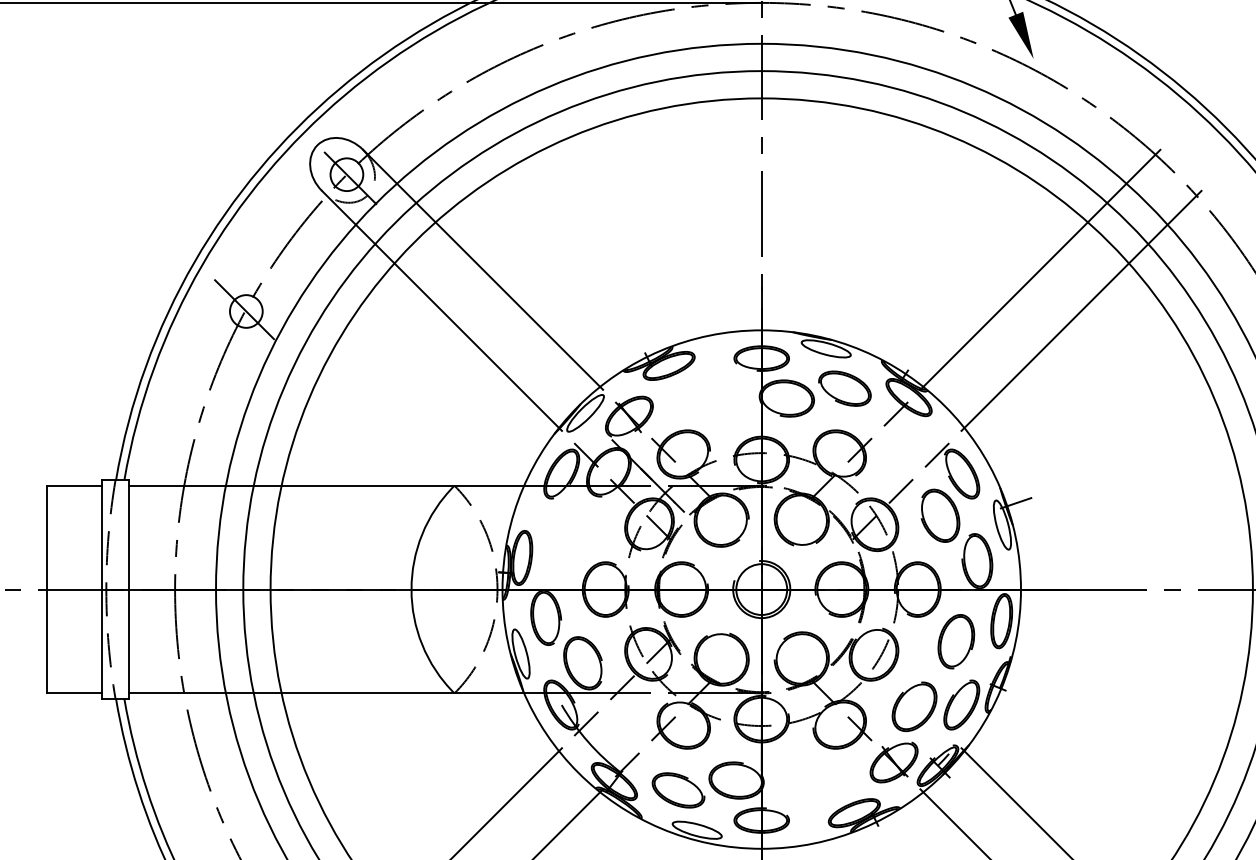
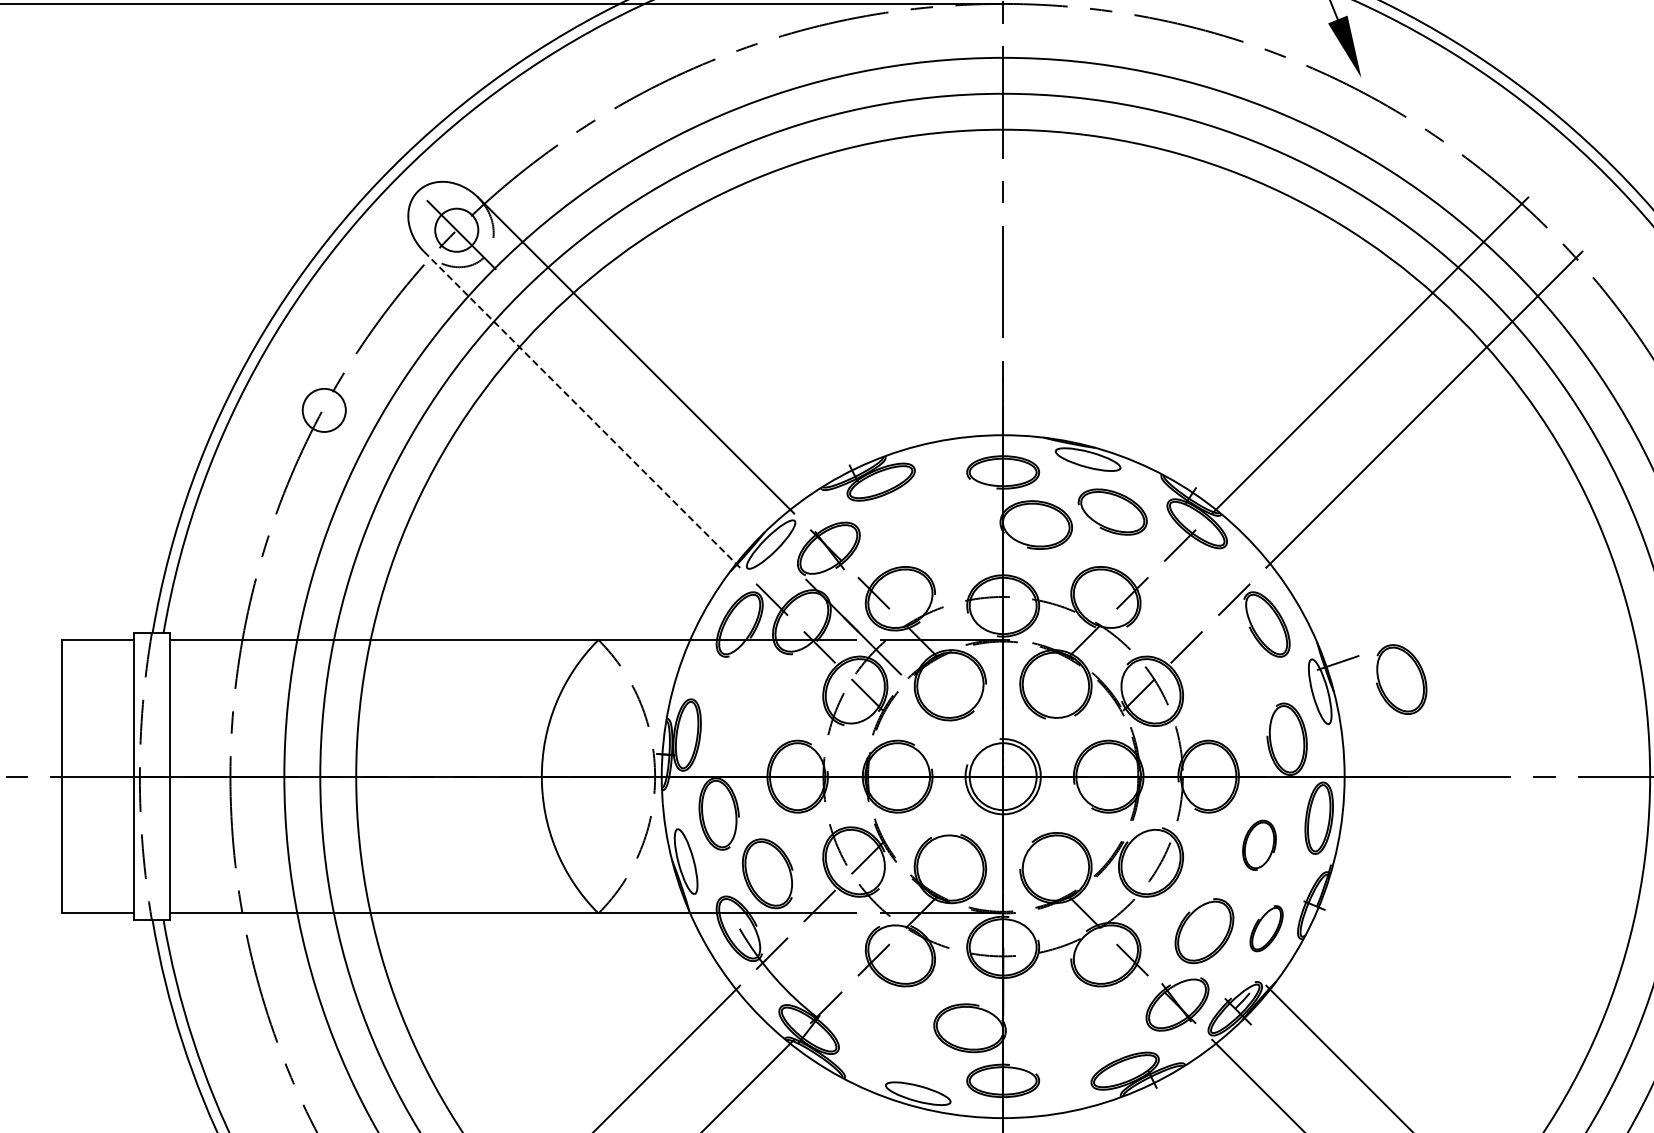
line: (442, 310) -> (582, 409), solid -> dashed
line: (246, 311) -> (324, 410), removed
part: (940, 515) -> (1401, 679), moved
part: (956, 641) -> (1259, 845), size x0.7
part: (961, 704) -> (1266, 928), size x0.7
part: (678, 789) -> (893, 1040), removed

